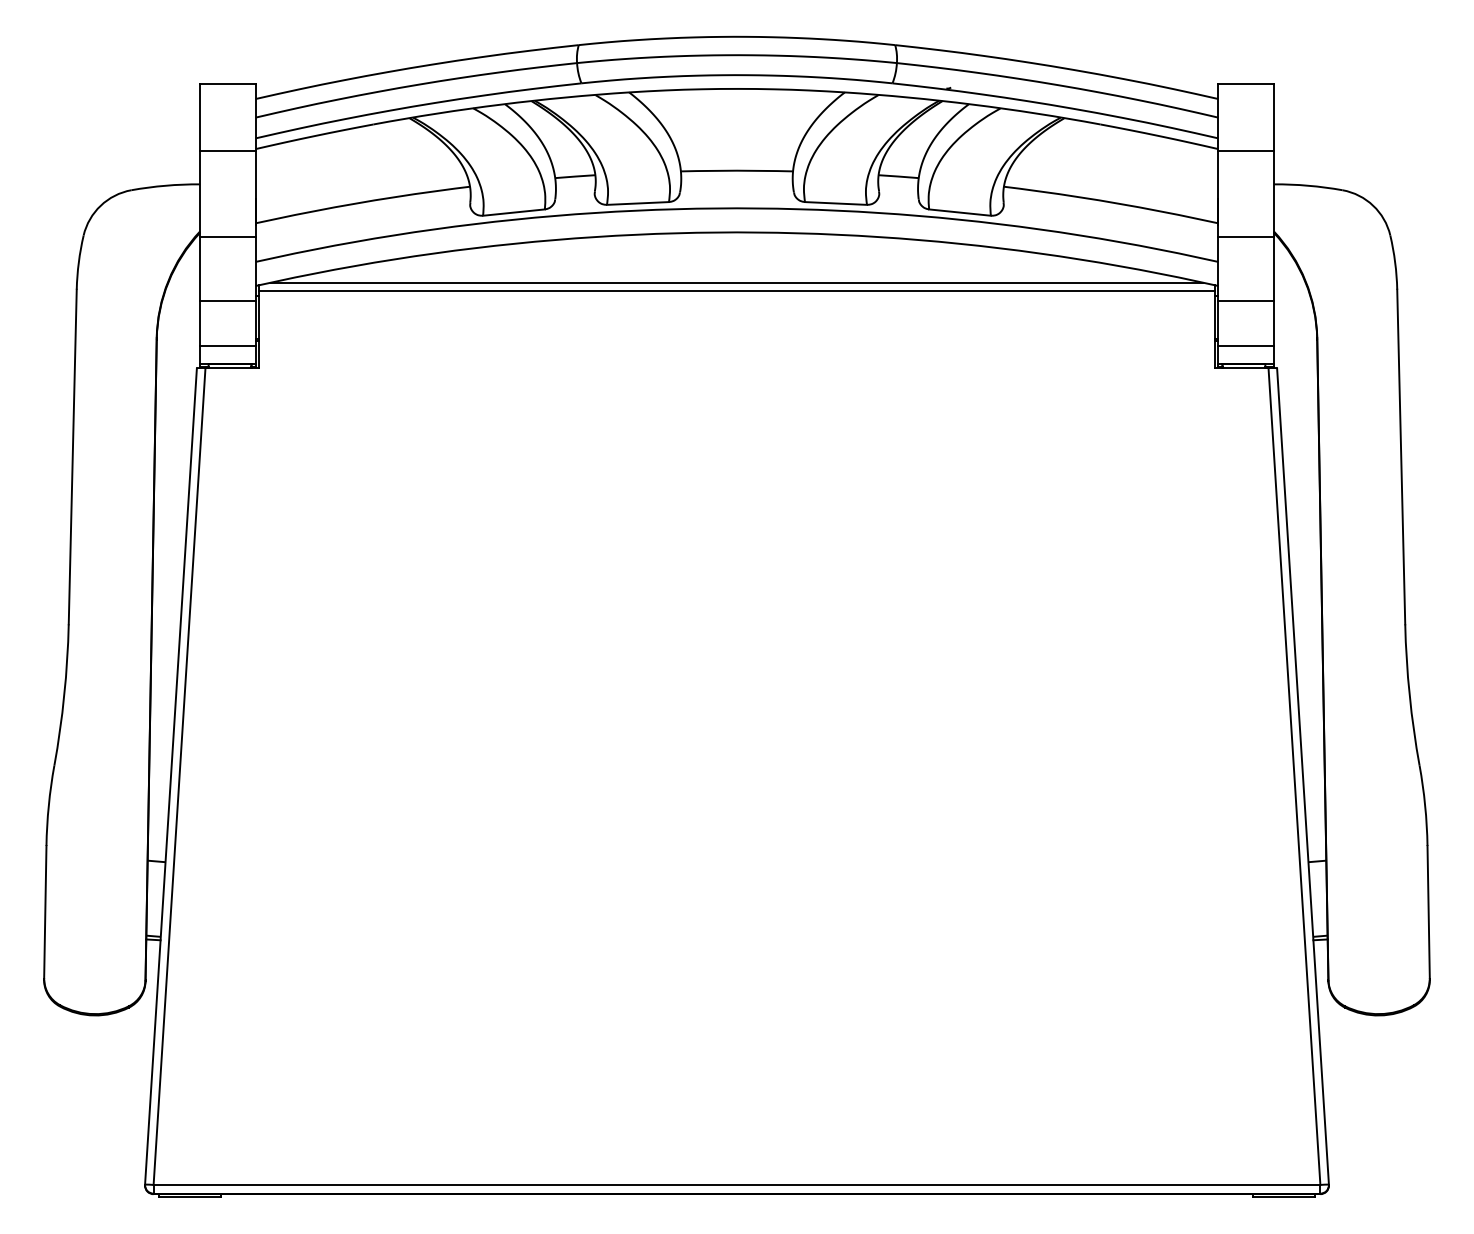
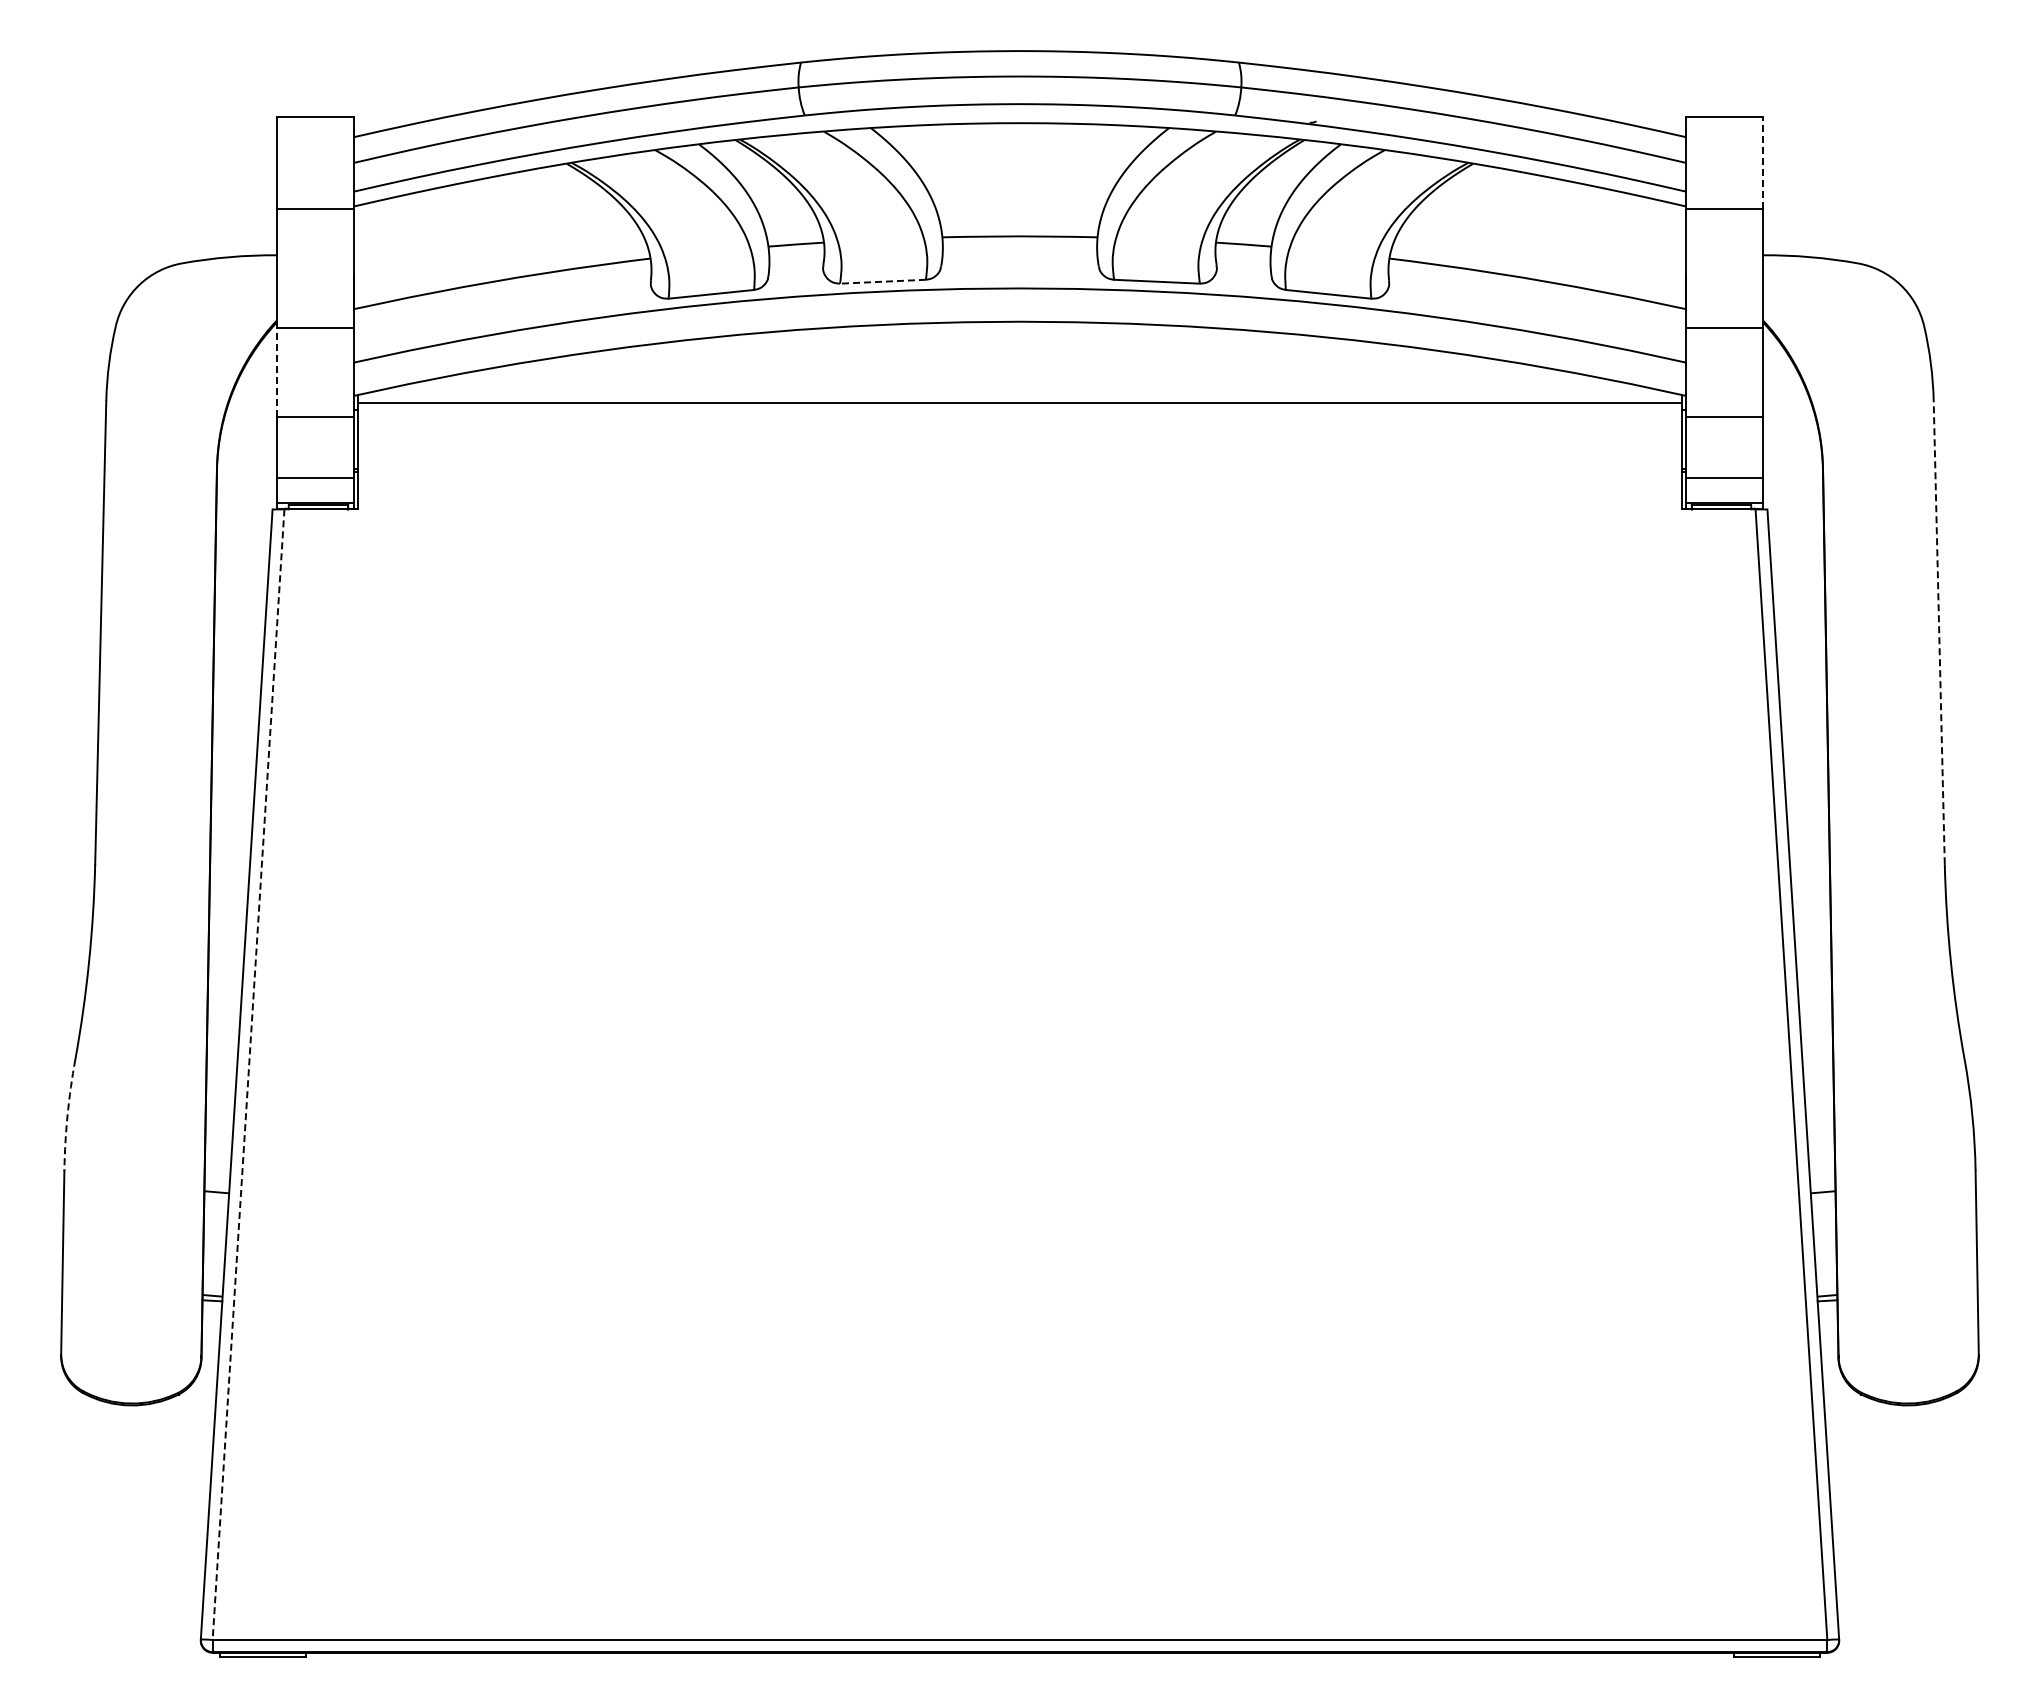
line: (1273, 117) -> (1762, 162), solid -> dashed
line: (638, 203) -> (883, 281), solid -> dashed
line: (200, 269) -> (277, 372), solid -> dashed
line: (736, 282) -> (1019, 391), removed
line: (1401, 456) -> (1939, 632), solid -> dashed
line: (179, 777) -> (248, 1075), solid -> dashed
arc: (48, 805) -> (67, 1115), solid -> dashed

